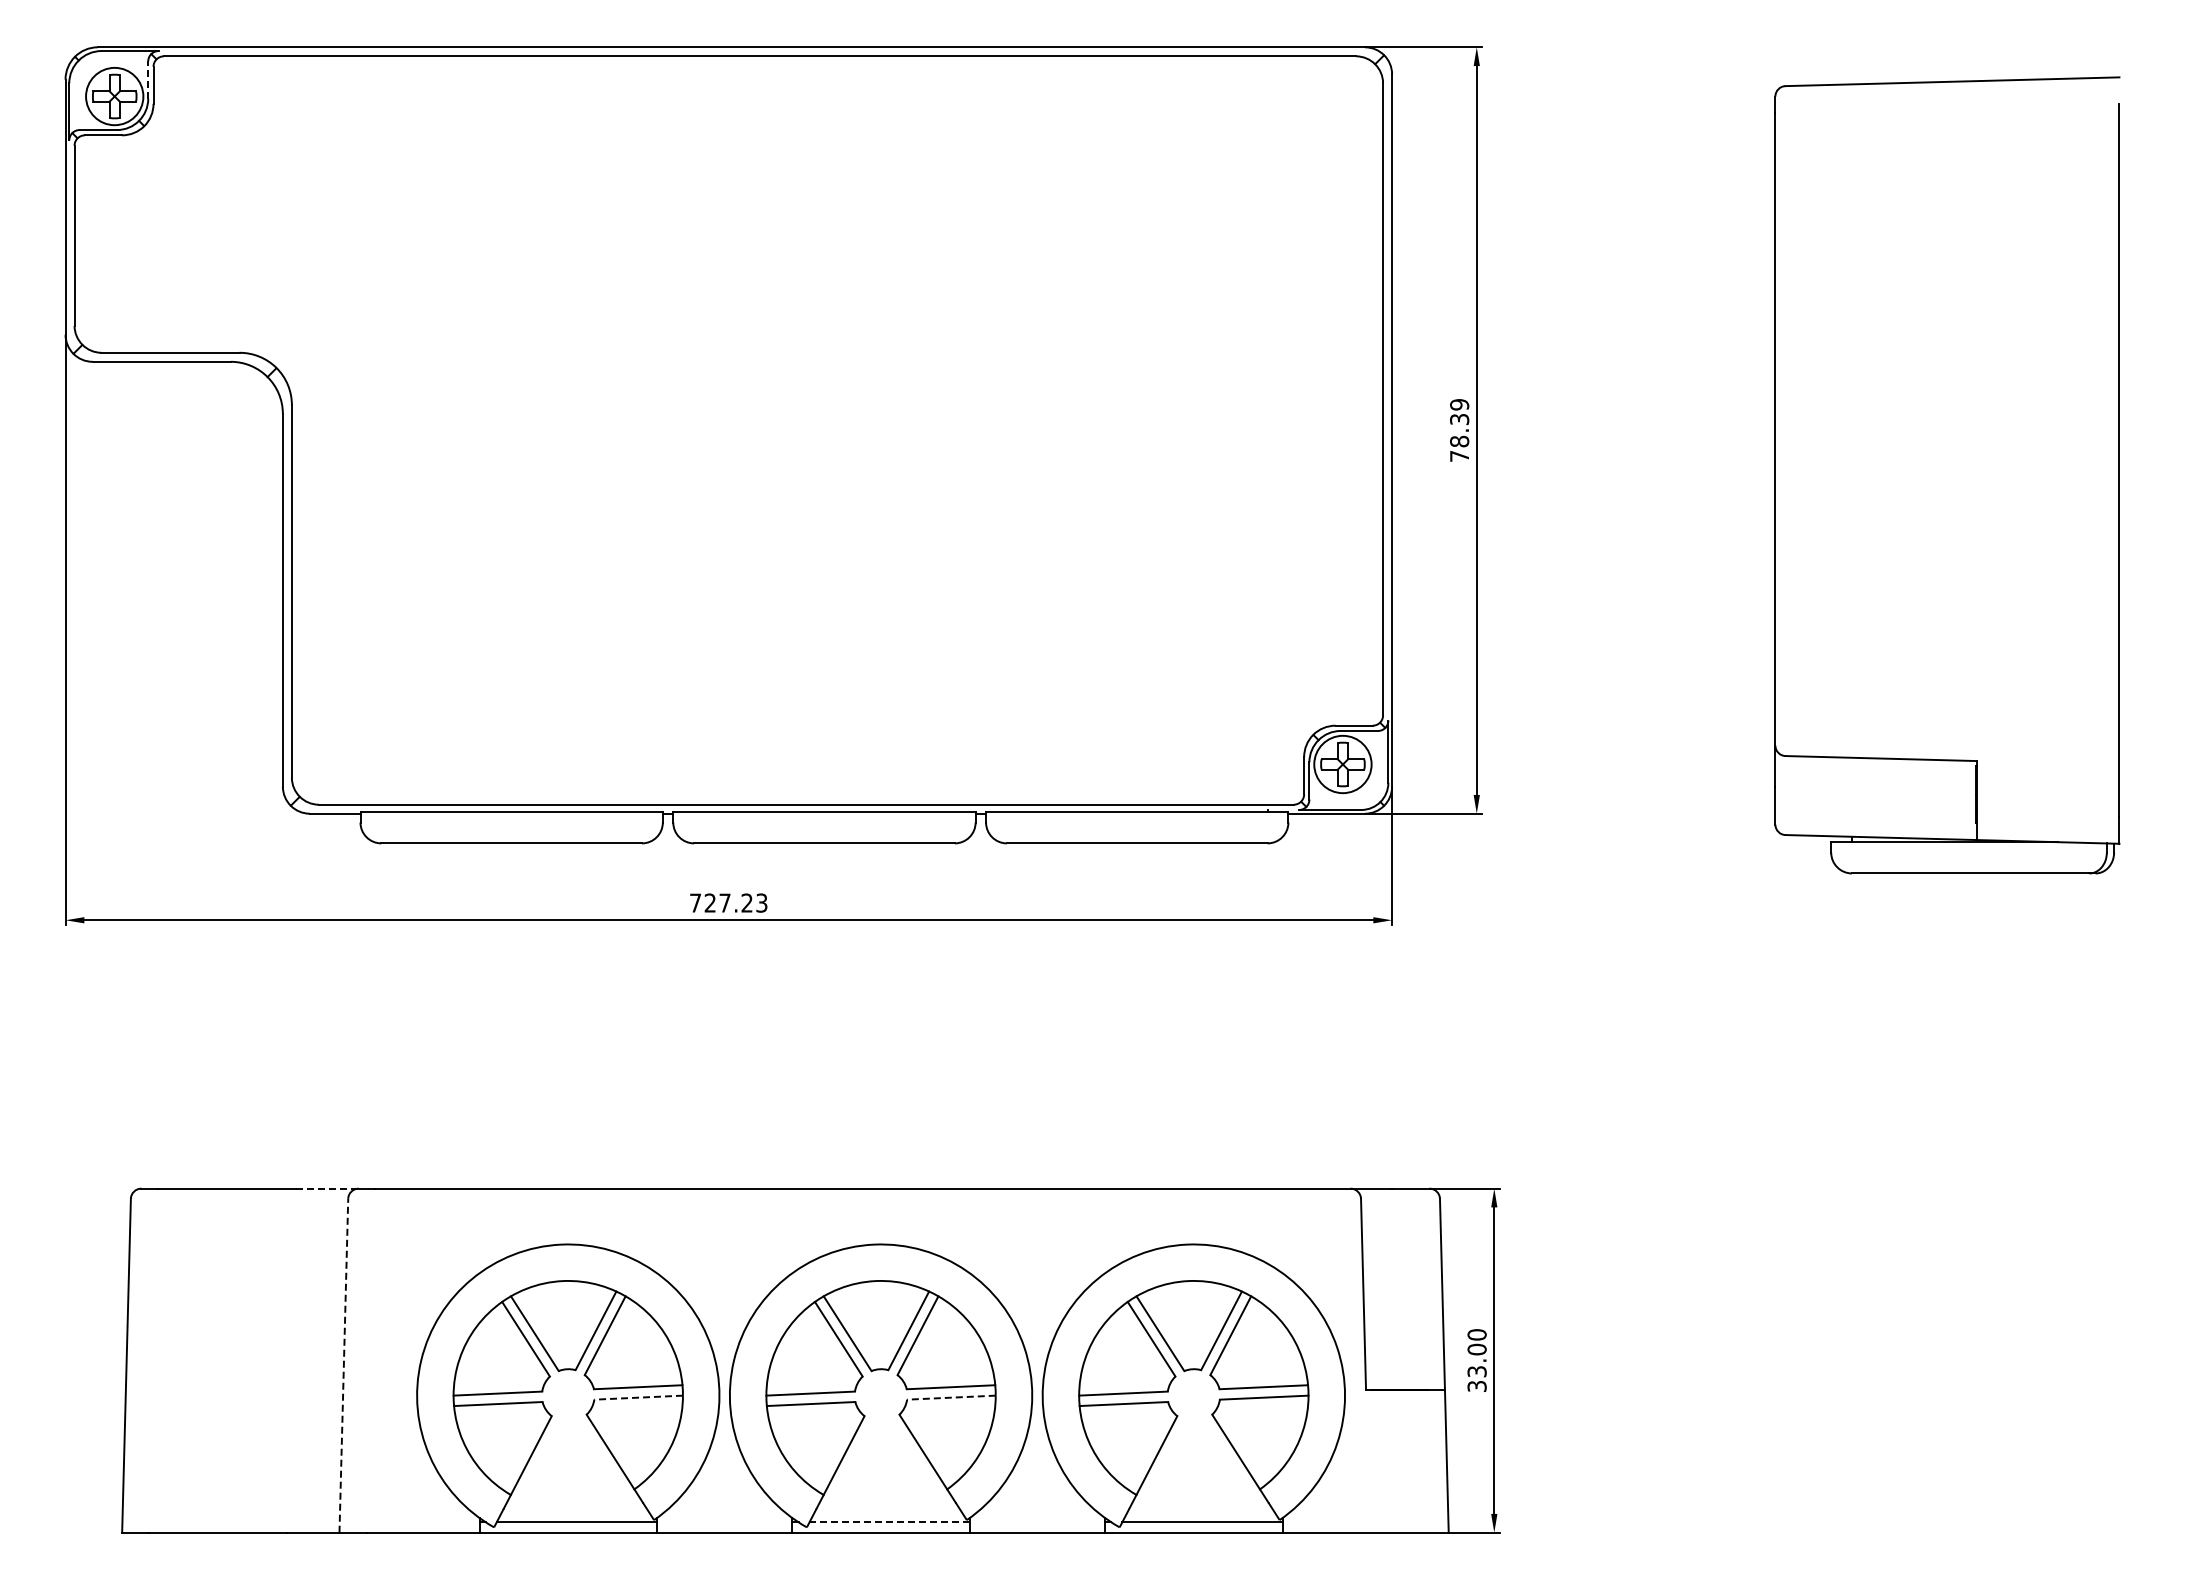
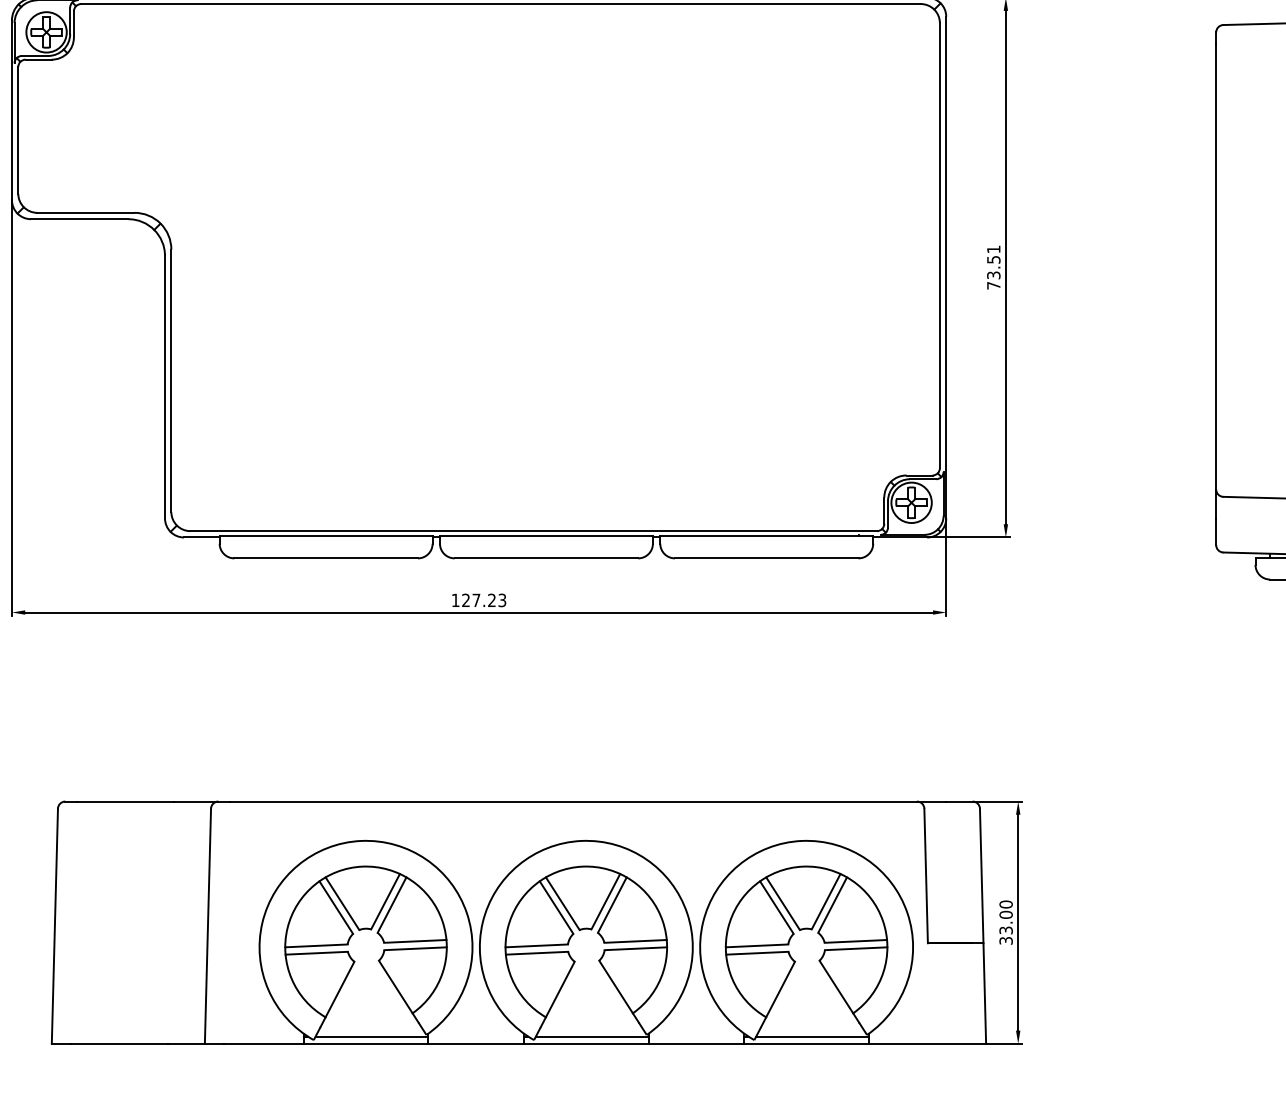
line: (148, 80) -> (70, 21), dashed -> solid
text: (1459, 423) -> (993, 262), 78.39 -> 73.51
text: (695, 902) -> (455, 600), 727.23 -> 127.23
line: (327, 1188) -> (196, 801), dashed -> solid
line: (343, 1365) -> (207, 926), dashed -> solid
line: (638, 1397) -> (415, 948), dashed -> solid
line: (950, 1397) -> (635, 948), dashed -> solid
line: (889, 1522) -> (592, 1036), dashed -> solid

